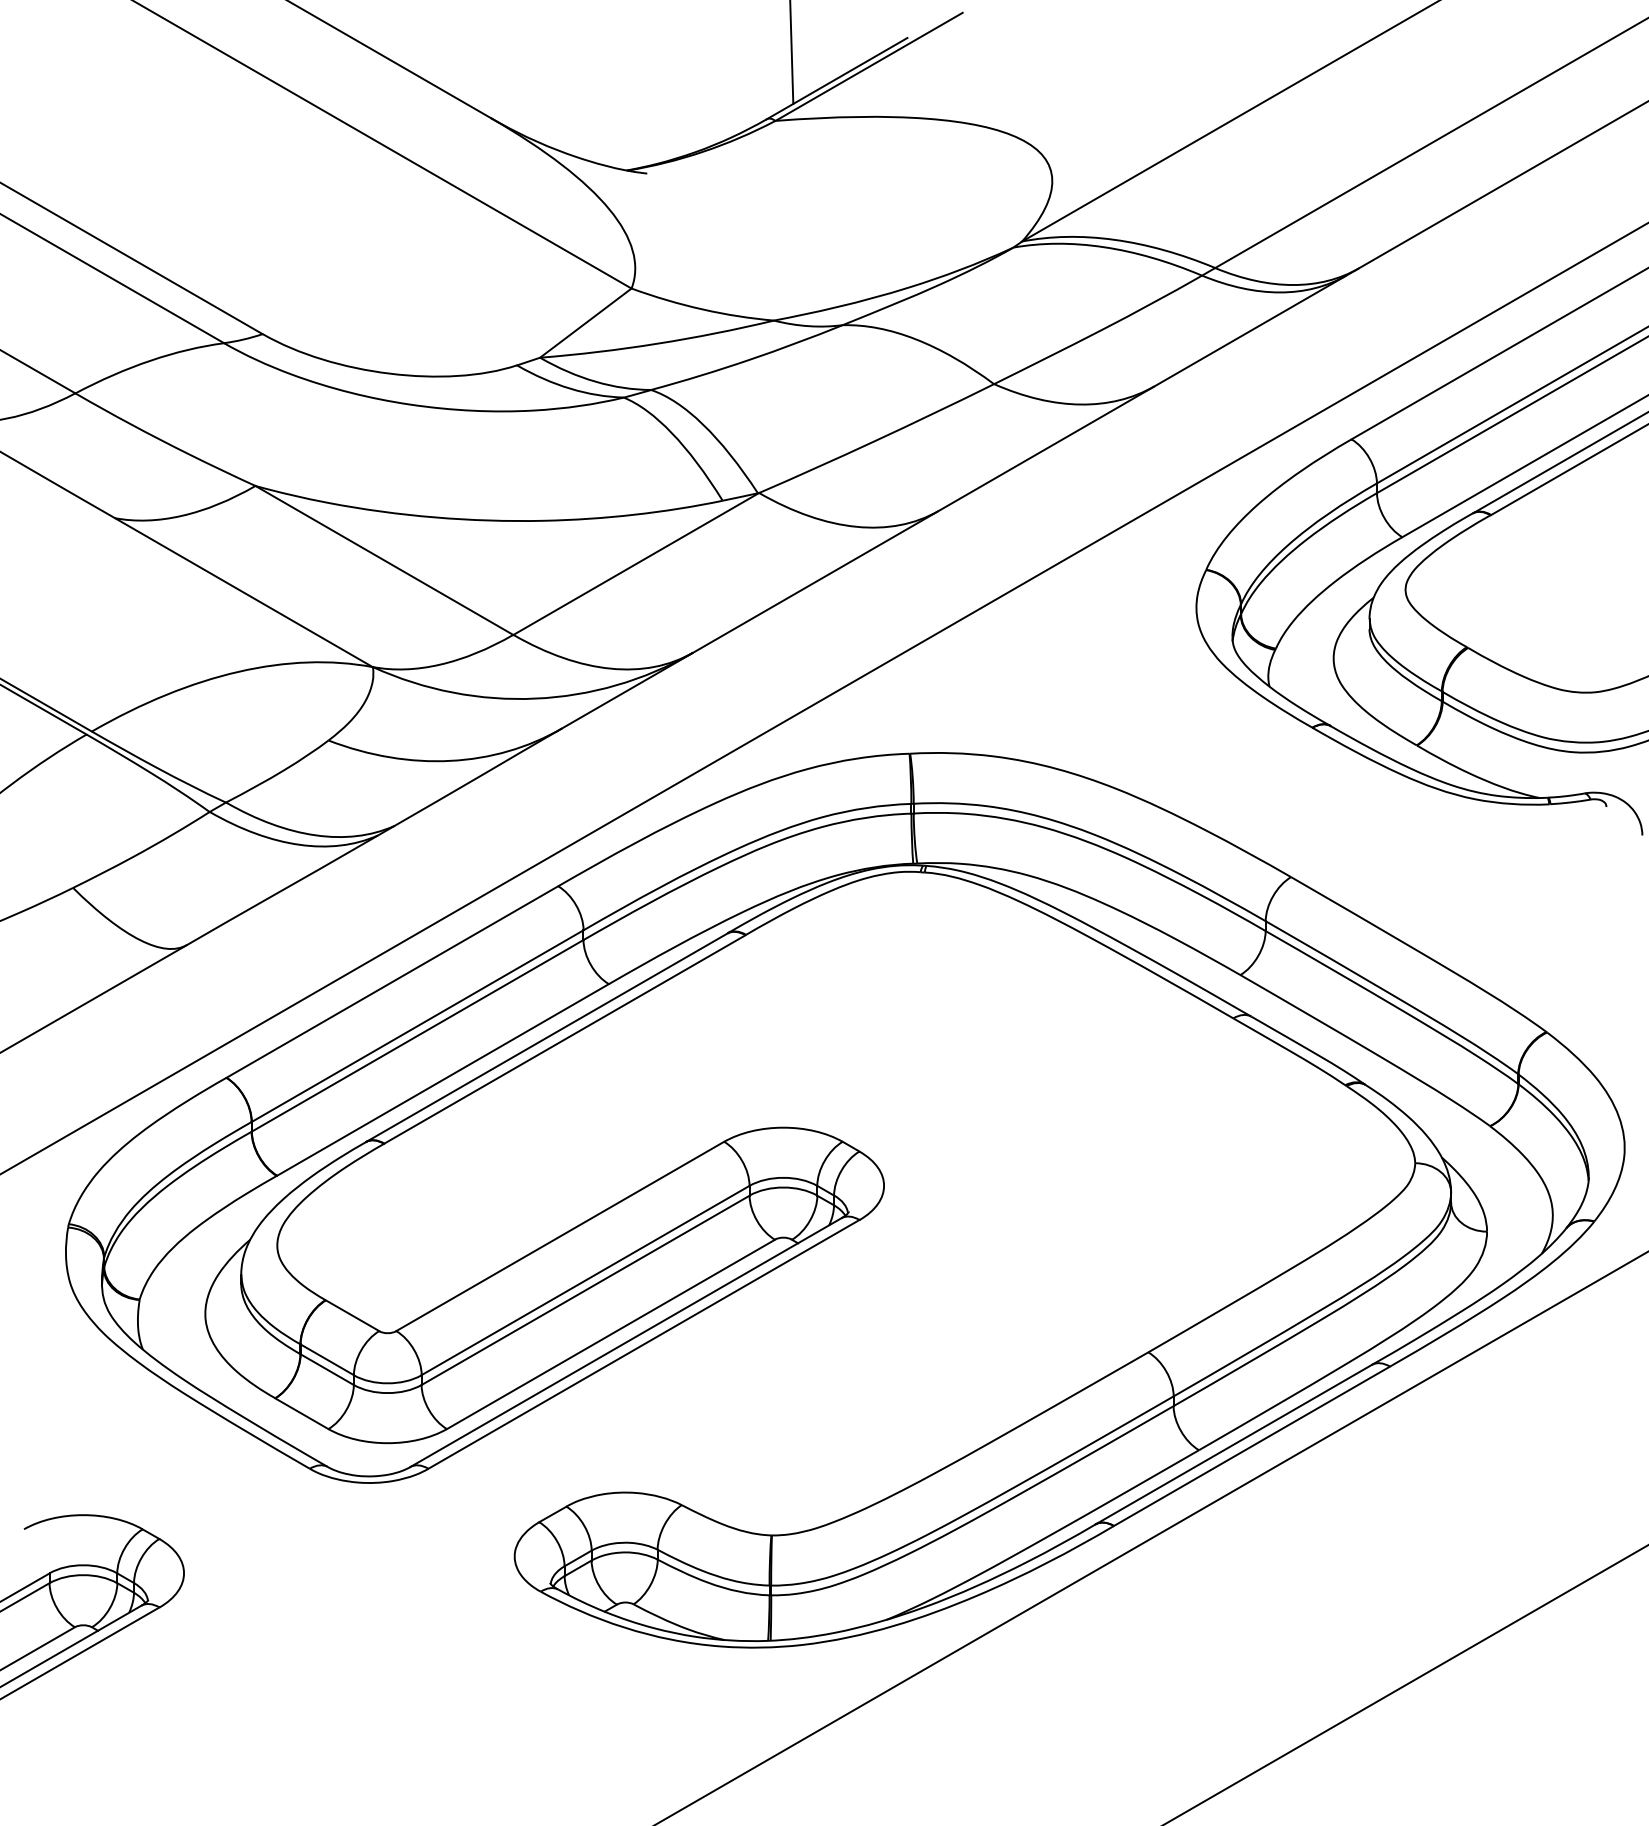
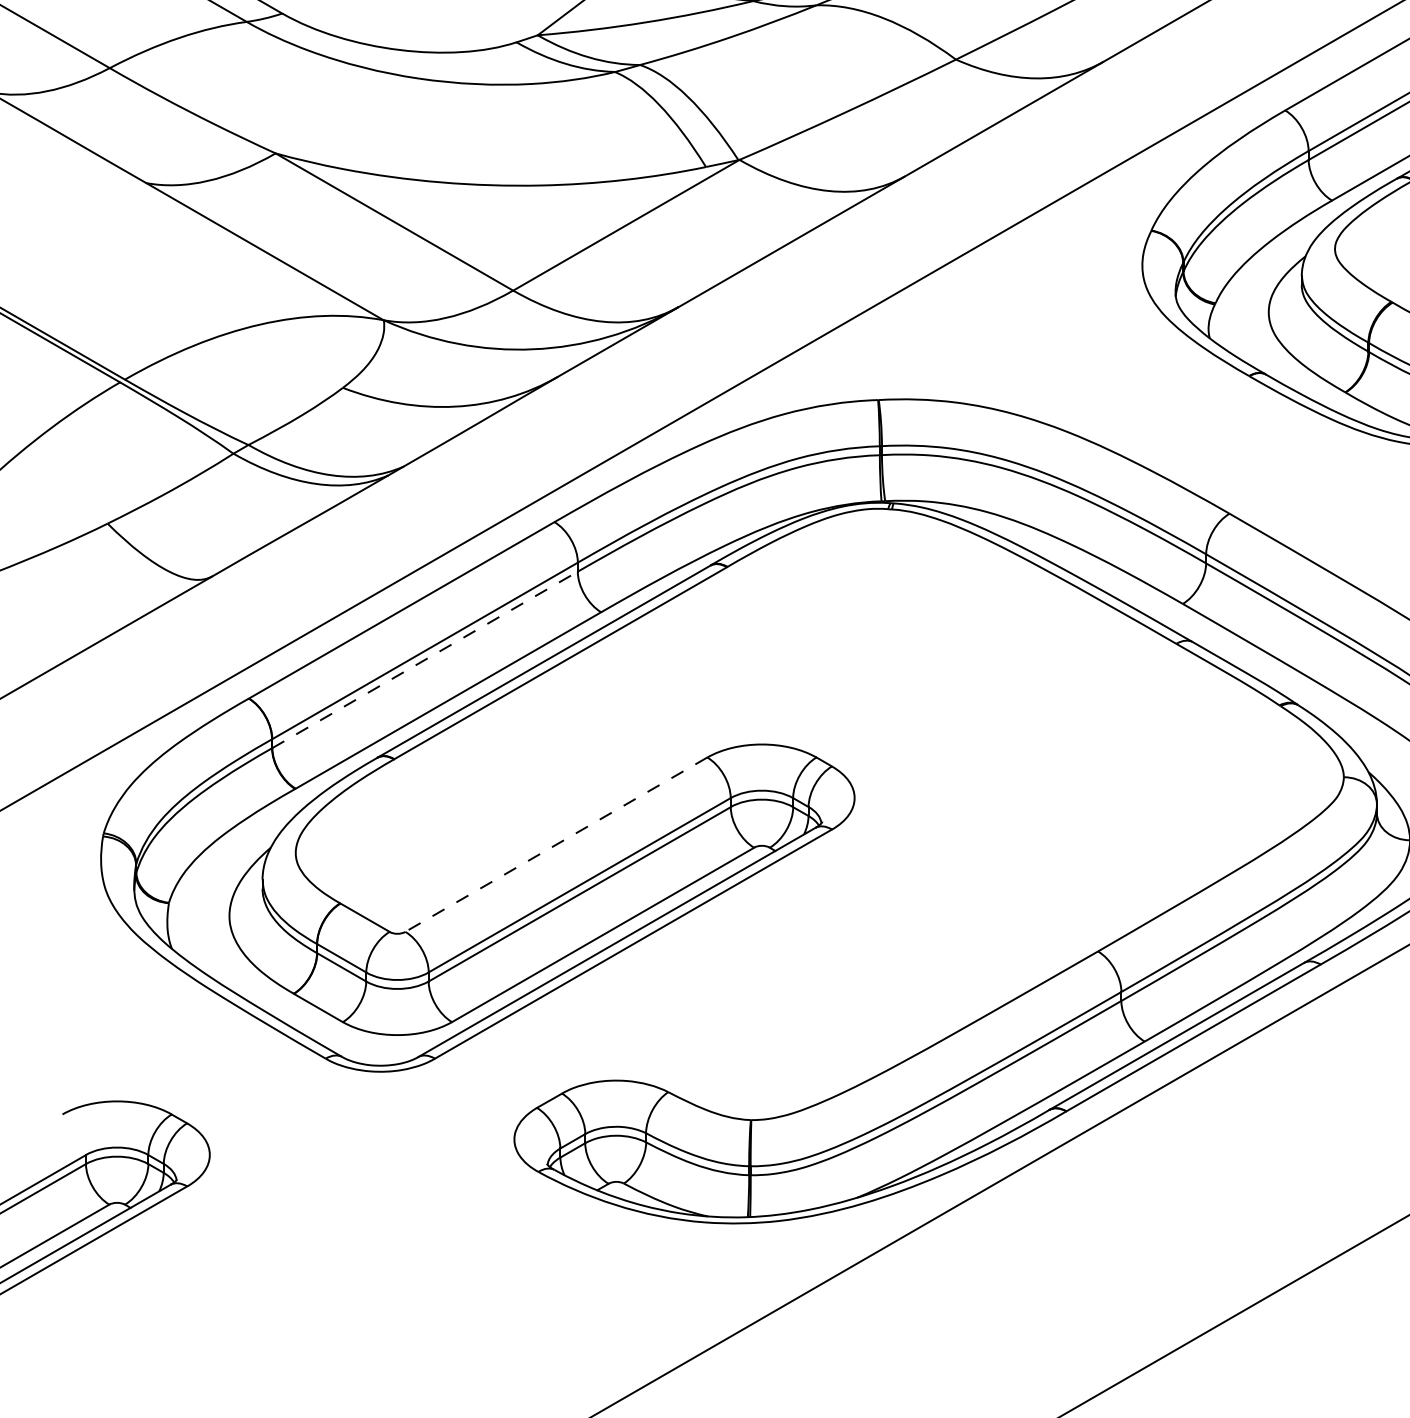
line: (418, 1035) -> (425, 659), solid -> dashed
line: (559, 1236) -> (555, 844), solid -> dashed

